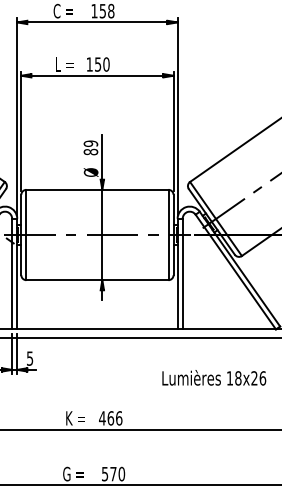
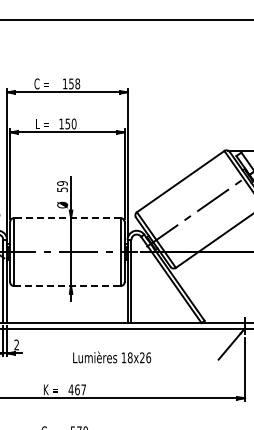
text: (90, 151) -> (62, 189), 89 -> 59
line: (96, 190) -> (66, 218), solid -> dashed
line: (97, 280) -> (67, 286), solid -> dashed
text: (29, 357) -> (16, 344), 5 -> 2
text: (214, 377) -> (112, 357), moved
text: (118, 417) -> (83, 389), 466 -> 467

